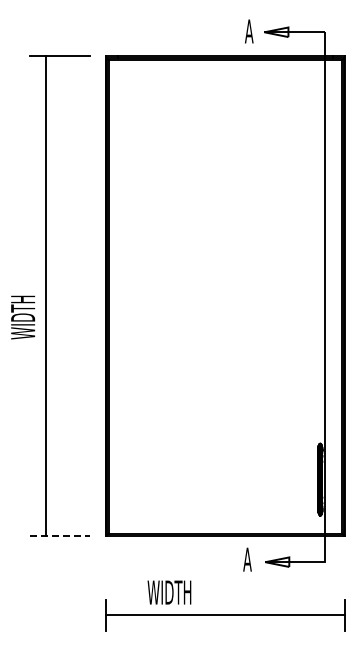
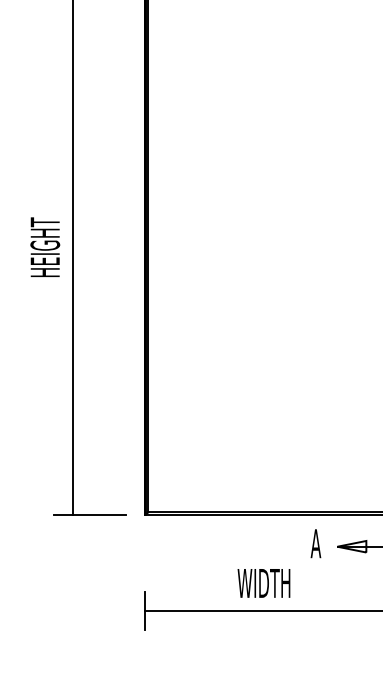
text: (22, 314) -> (44, 247), WIDTH -> HEIGHT
line: (59, 535) -> (89, 514), dashed -> solid
text: (169, 592) -> (264, 583), moved

